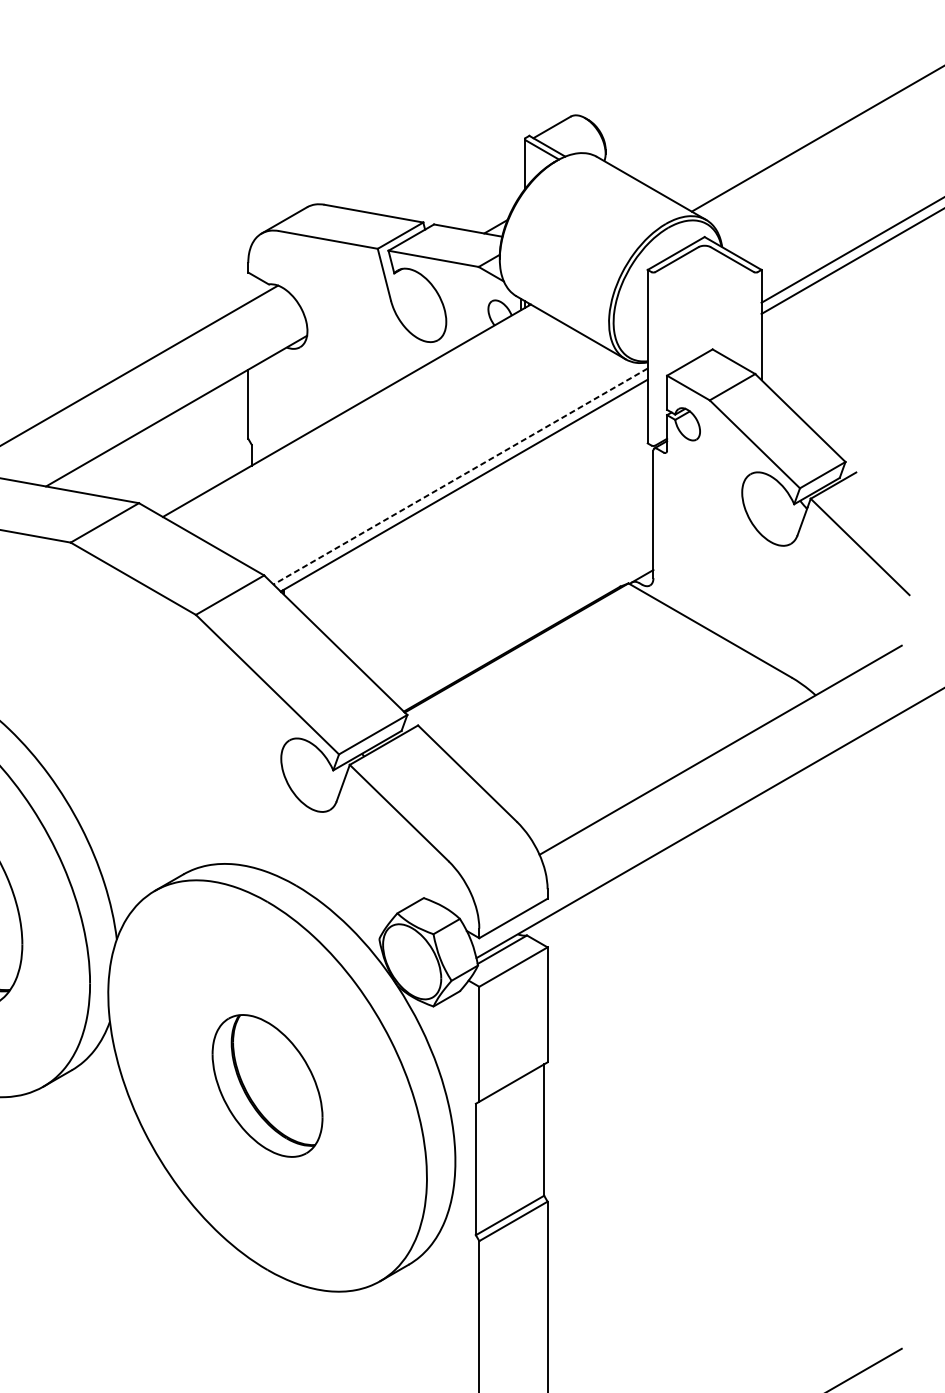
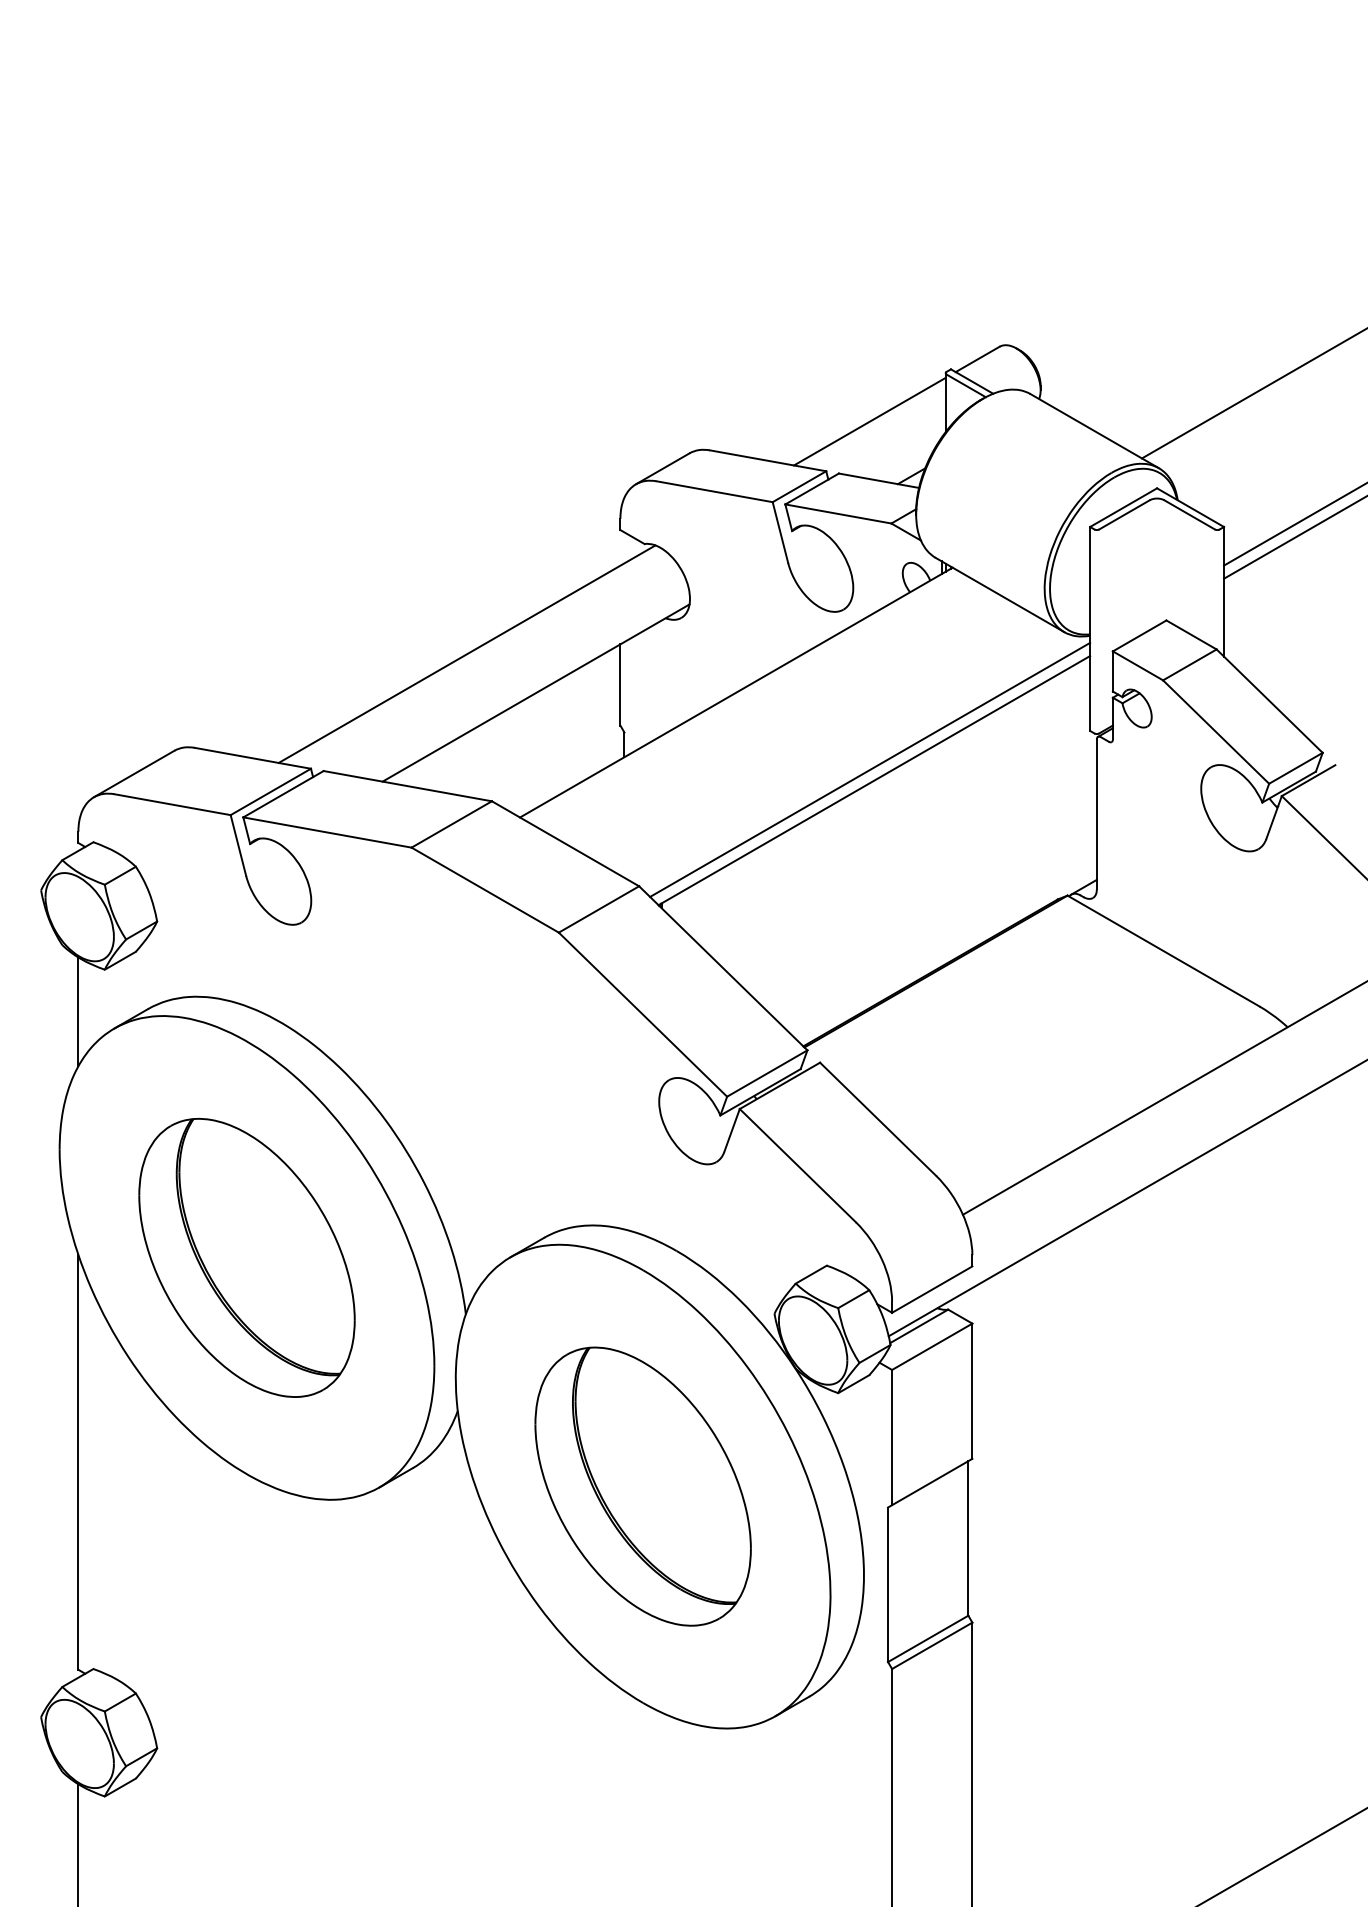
line: (460, 180) -> (869, 421), added
line: (460, 477) -> (869, 770), dashed -> solid
part: (267, 1085) -> (642, 1486), size x1.67

